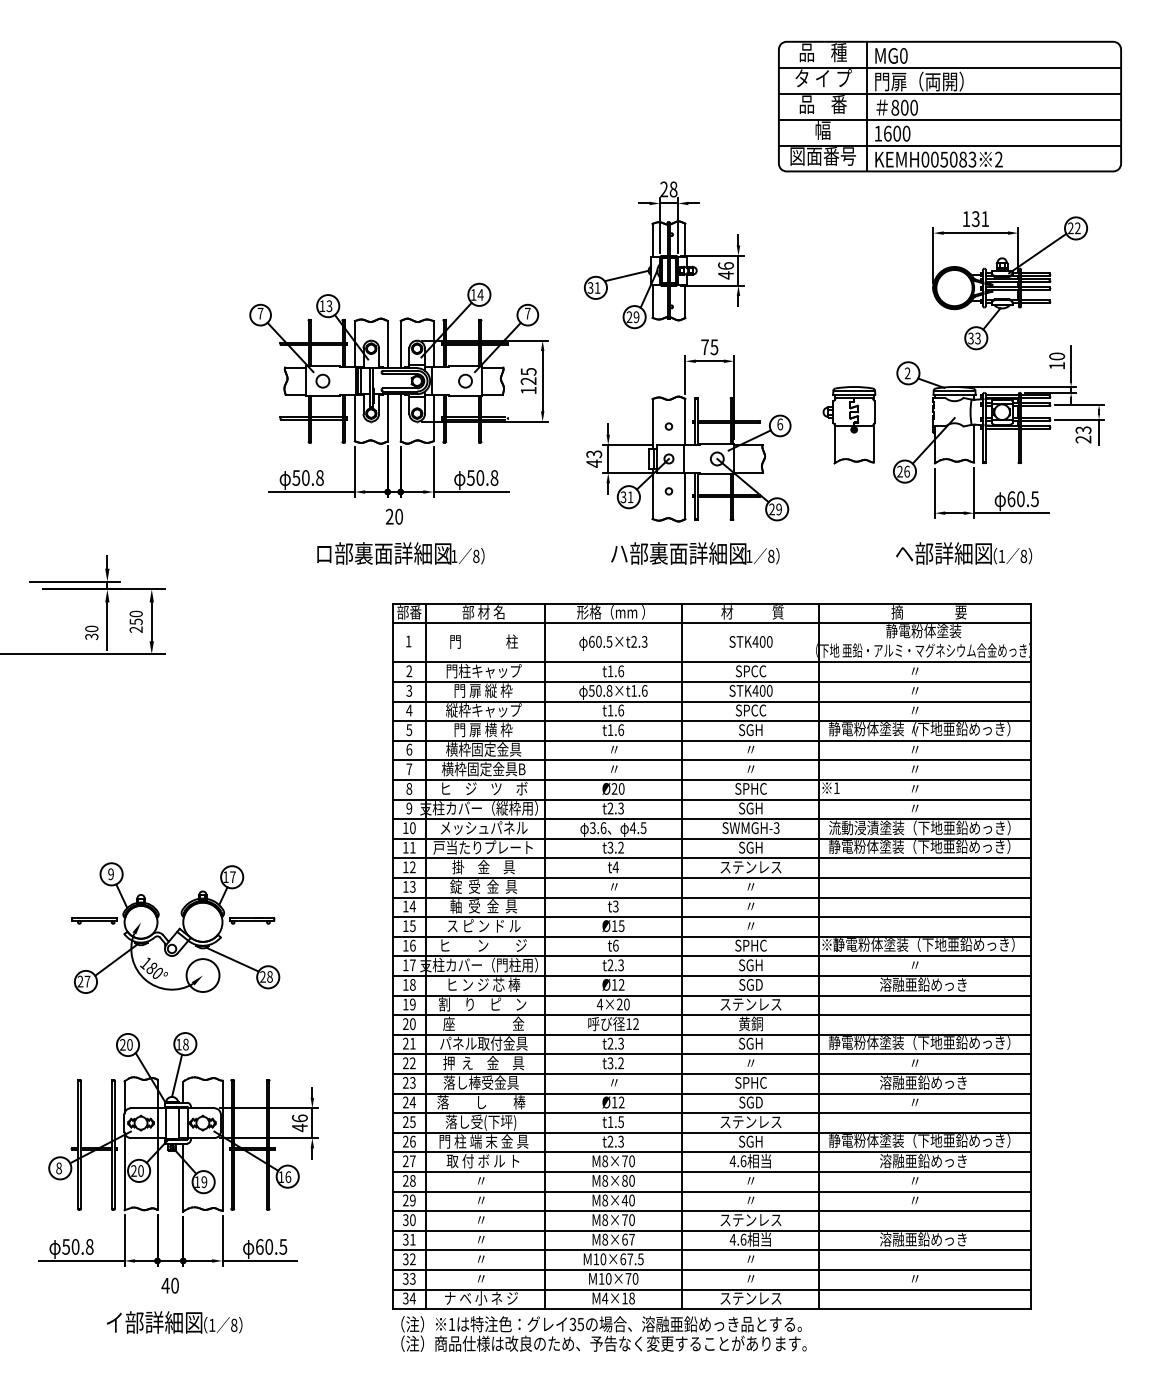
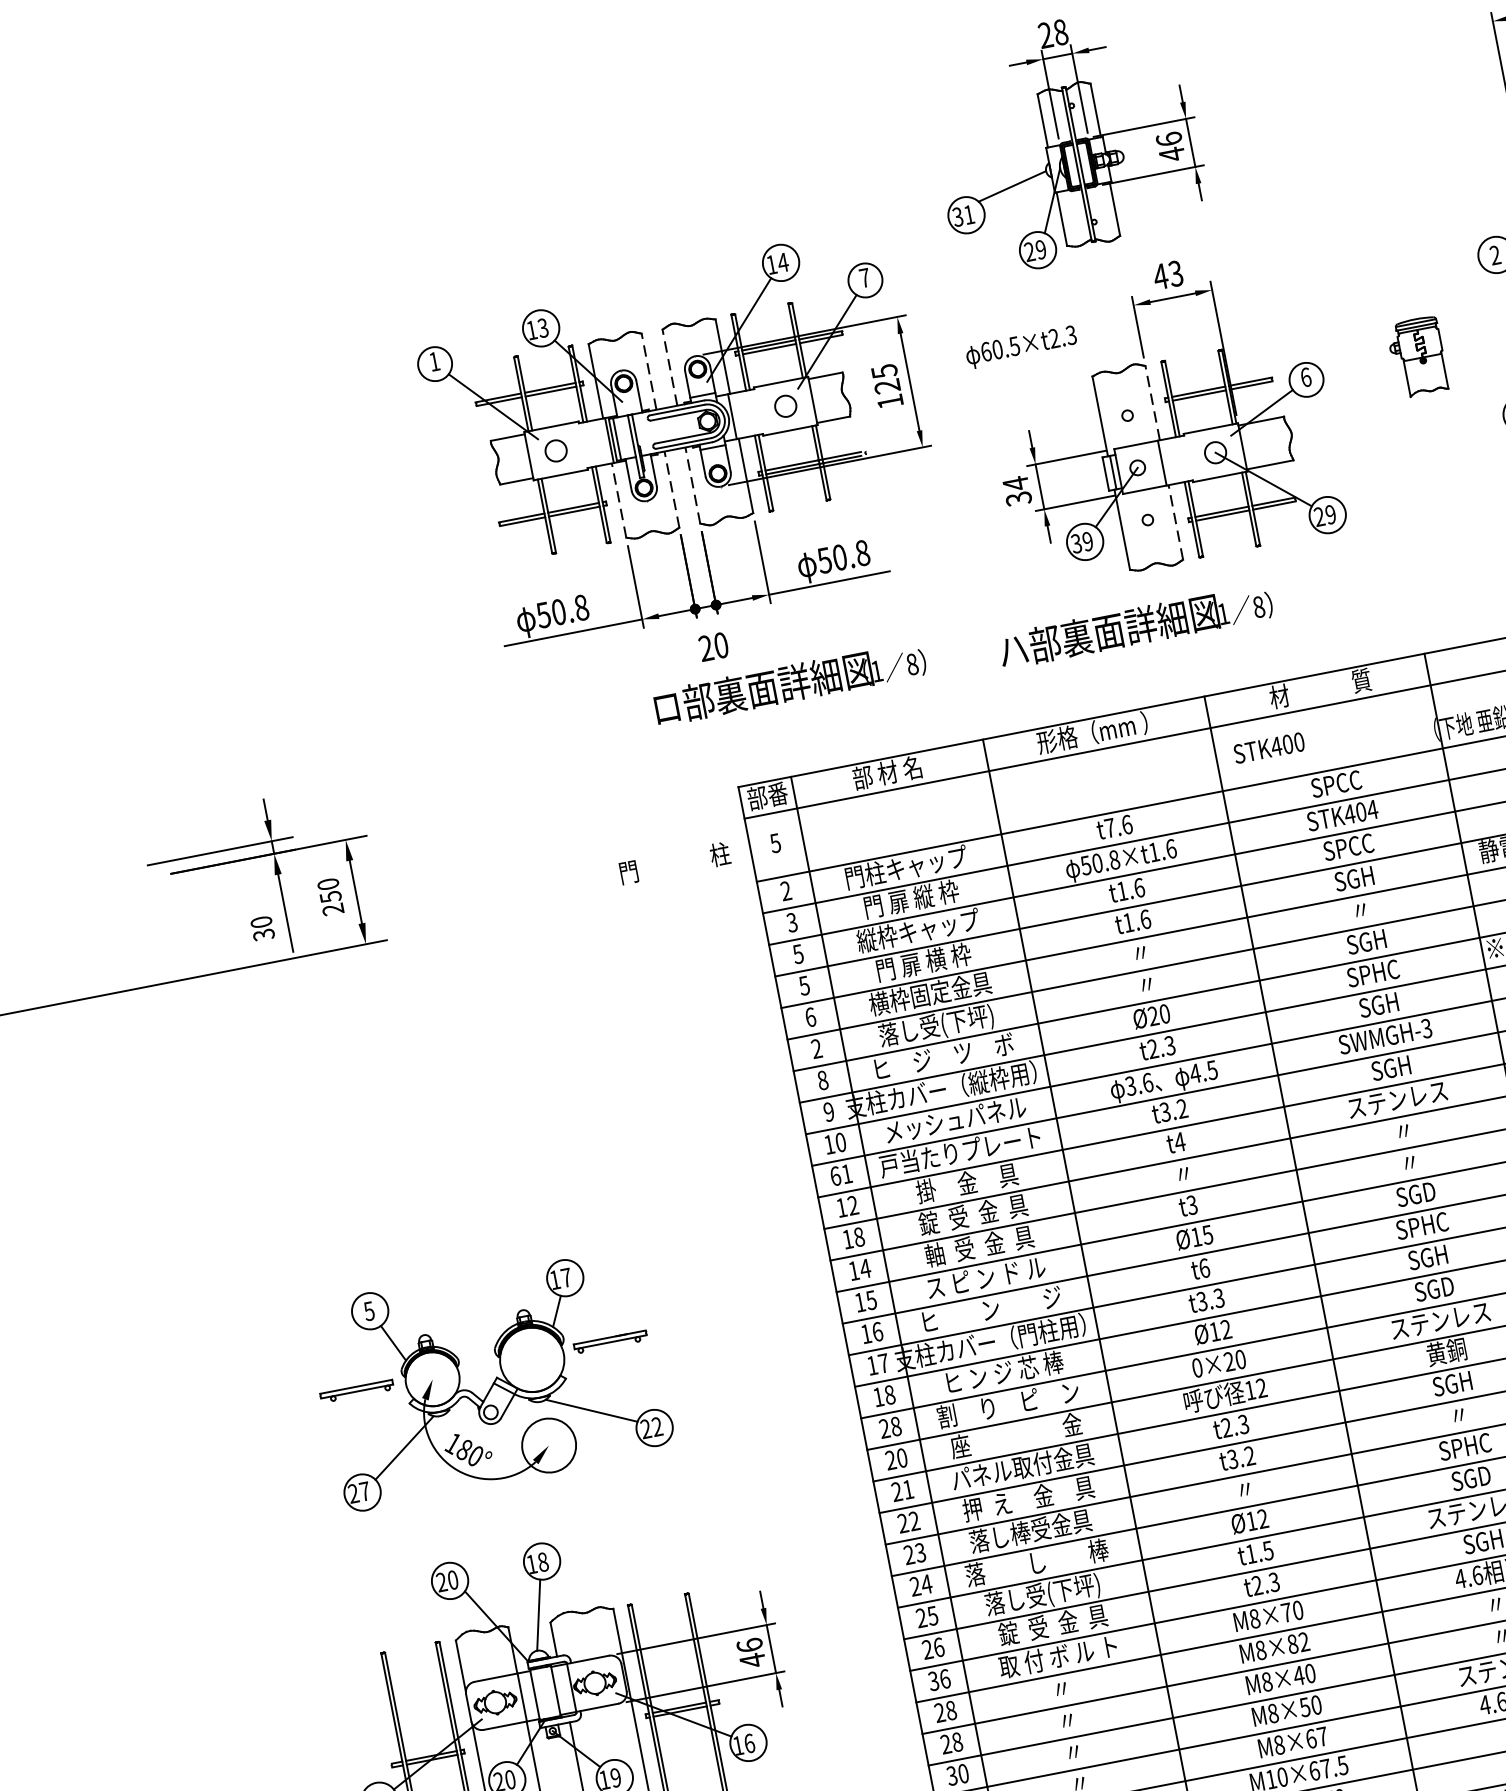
text: (260, 313) -> (434, 361), 7 -> 1
line: (387, 344) -> (648, 371), solid -> dashed
line: (400, 344) -> (669, 367), solid -> dashed
text: (709, 346) -> (1167, 274), 75 -> 43
line: (354, 417) -> (618, 499), solid -> dashed
line: (387, 417) -> (671, 489), solid -> dashed
line: (400, 417) -> (692, 485), solid -> dashed
line: (685, 421) -> (1152, 402), solid -> dashed
part: (849, 425) -> (1417, 357), size x0.6
text: (594, 458) -> (1017, 490), 43 -> 34
line: (685, 495) -> (1175, 521), solid -> dashed
text: (630, 497) -> (1087, 541), 31 -> 39
text: (400, 553) -> (789, 683), moved
text: (695, 553) -> (1135, 626), moved
text: (408, 641) -> (775, 843), 1 -> 5
text: (483, 641) -> (673, 863), moved
text: (750, 641) -> (1268, 747), moved
text: (613, 643) -> (1021, 347), moved
text: (610, 671) -> (1110, 828), t1.6 -> t7.6
text: (769, 690) -> (1372, 809), STK400 -> STK404
text: (409, 710) -> (798, 954), 4 -> 5
text: (409, 769) -> (817, 1049), 7 -> 2
text: (483, 769) -> (936, 1025), 横枠固定金具B -> 落し受(下坪)
text: (750, 769) -> (1366, 942), 〃 -> SGH
text: (405, 847) -> (835, 1176), 11 -> 61
text: (110, 874) -> (368, 1311), 9 -> 5
text: (412, 886) -> (858, 1236), 13 -> 18
text: (750, 926) -> (1415, 1195), 〃 -> SGD
text: (610, 965) -> (1202, 1301), t2.3 -> t3.3
text: (269, 976) -> (656, 1426), 28 -> 22
text: (409, 1004) -> (890, 1427), 19 -> 28
text: (599, 1004) -> (1196, 1368), 4×20 -> 0×20
text: (483, 1141) -> (1052, 1625), 門 柱 端 末 金 具 -> 錠  受  金  具
text: (408, 1161) -> (938, 1680), 27 -> 36
text: (631, 1180) -> (1303, 1641), M8×80 -> M8×82
text: (412, 1200) -> (956, 1742), 29 -> 28
text: (624, 1220) -> (1304, 1708), M8×70 -> M8×50

